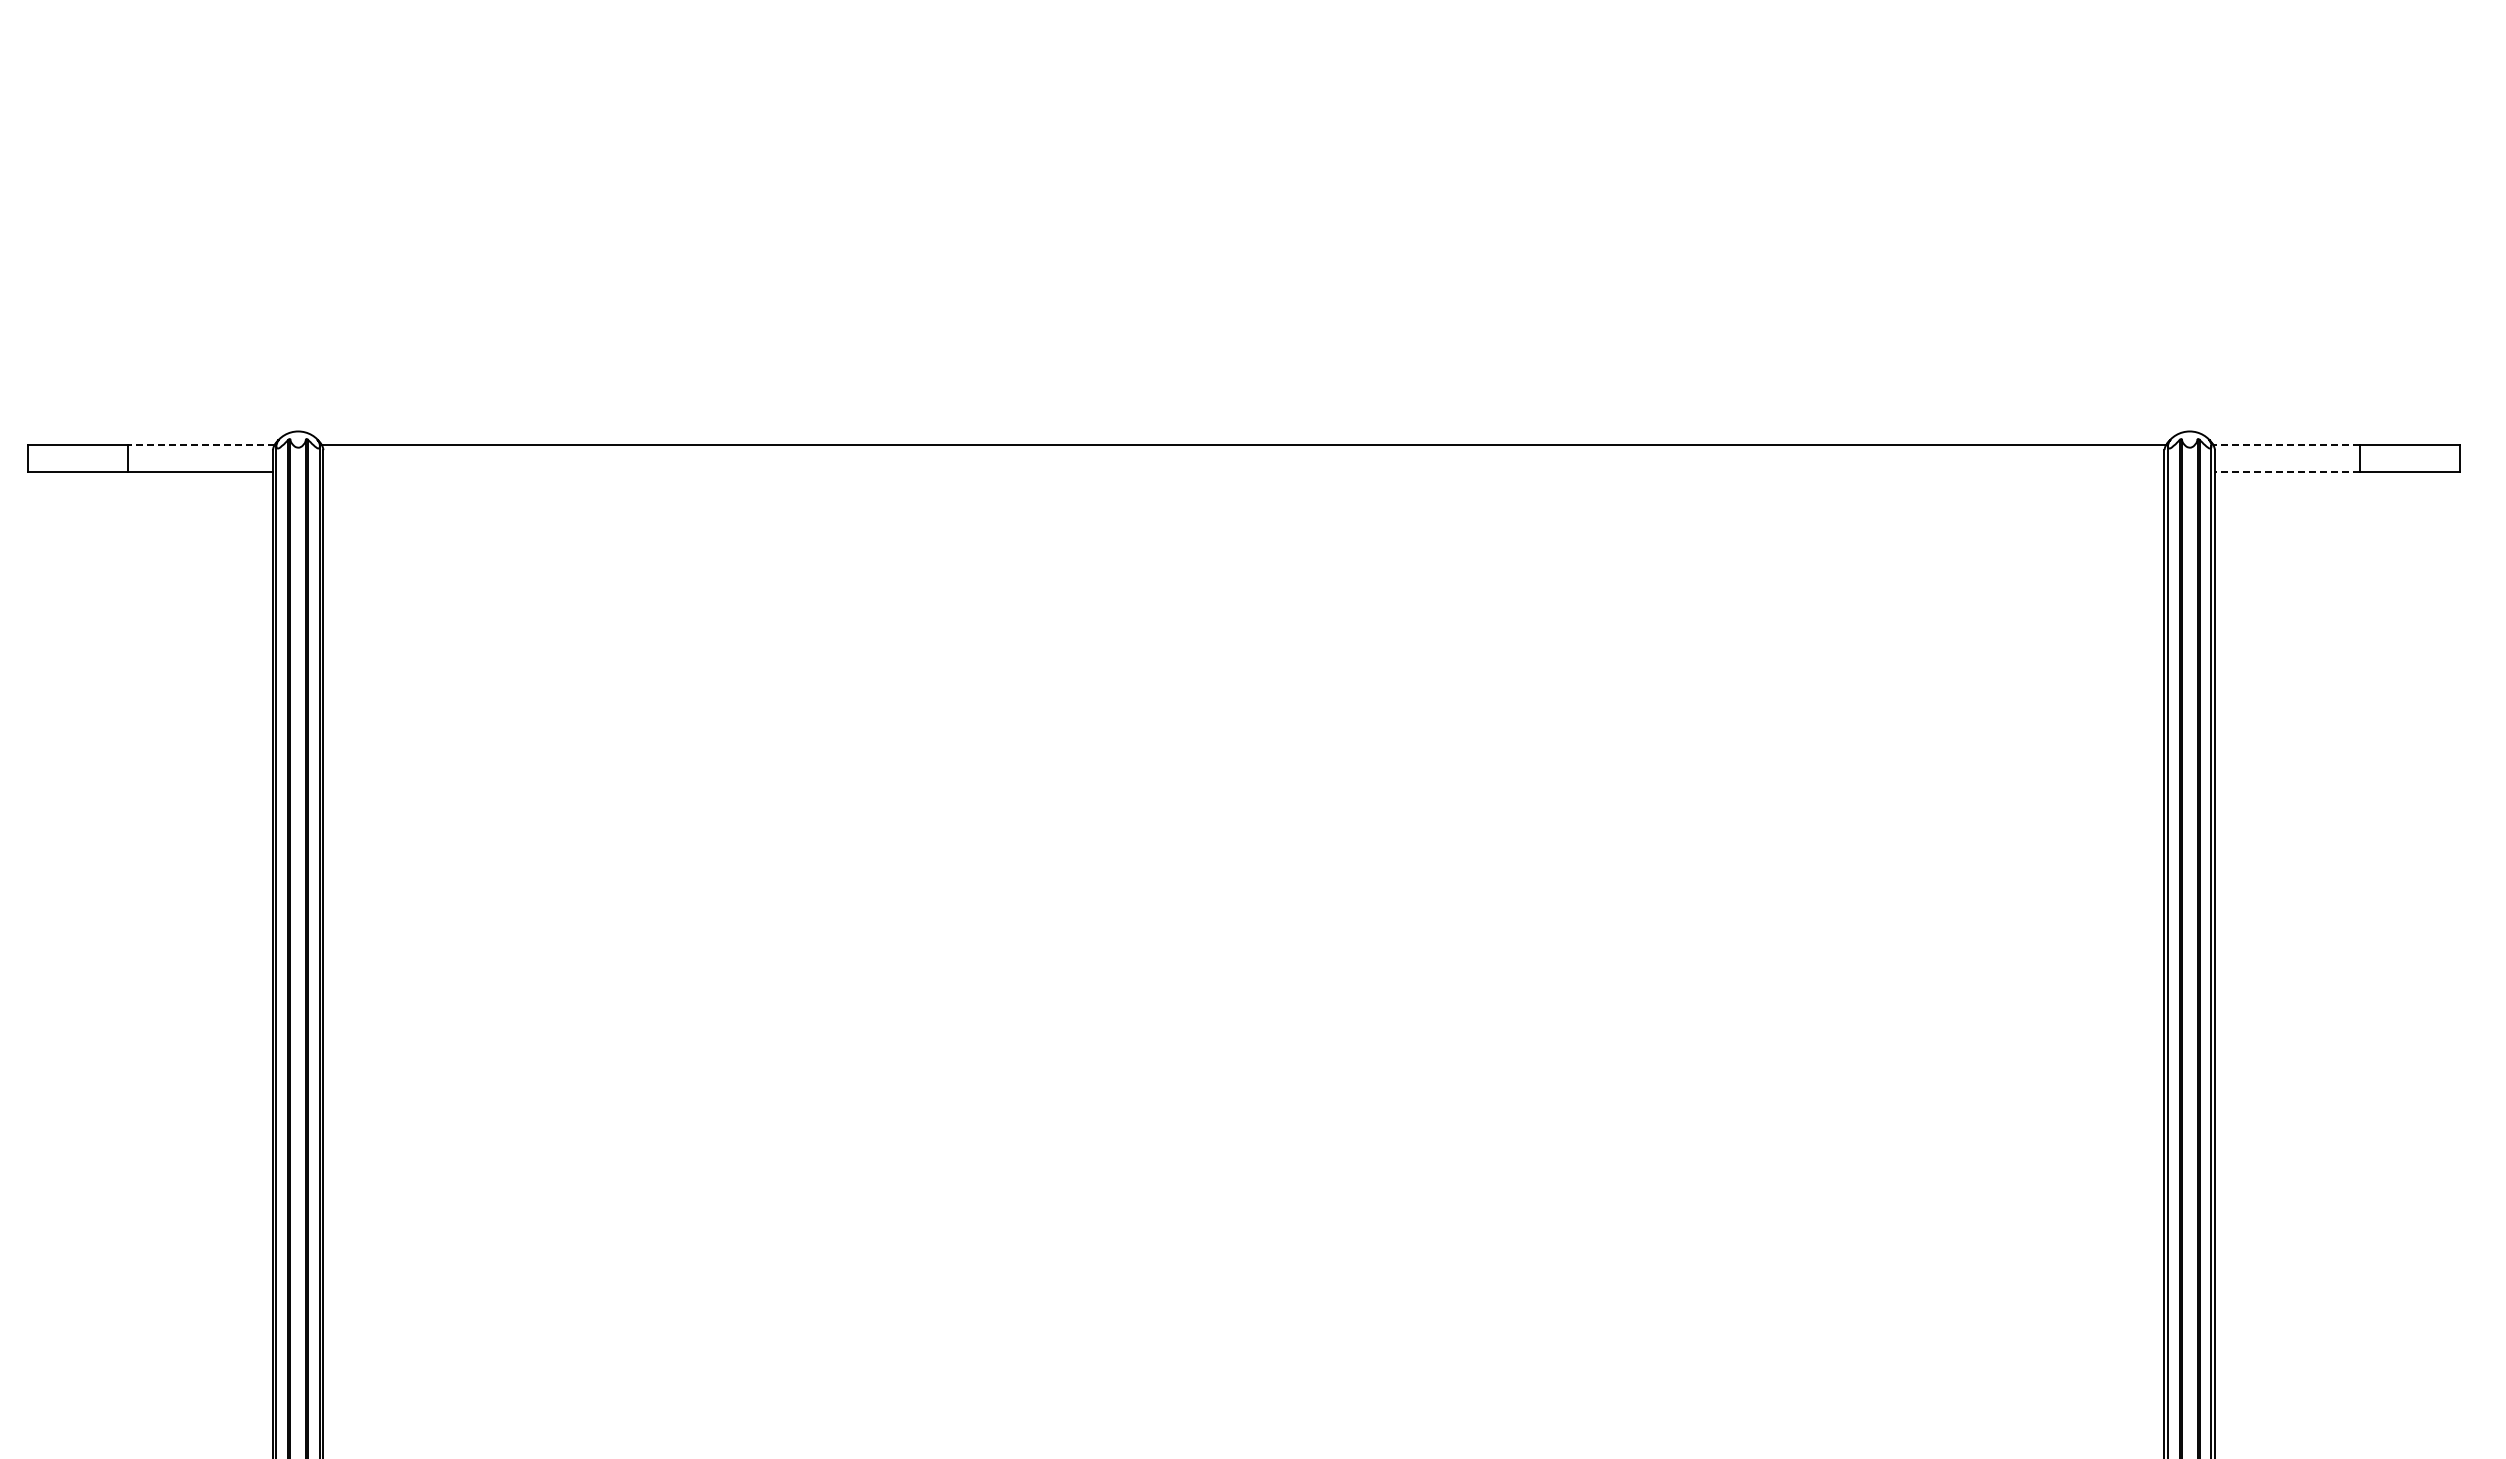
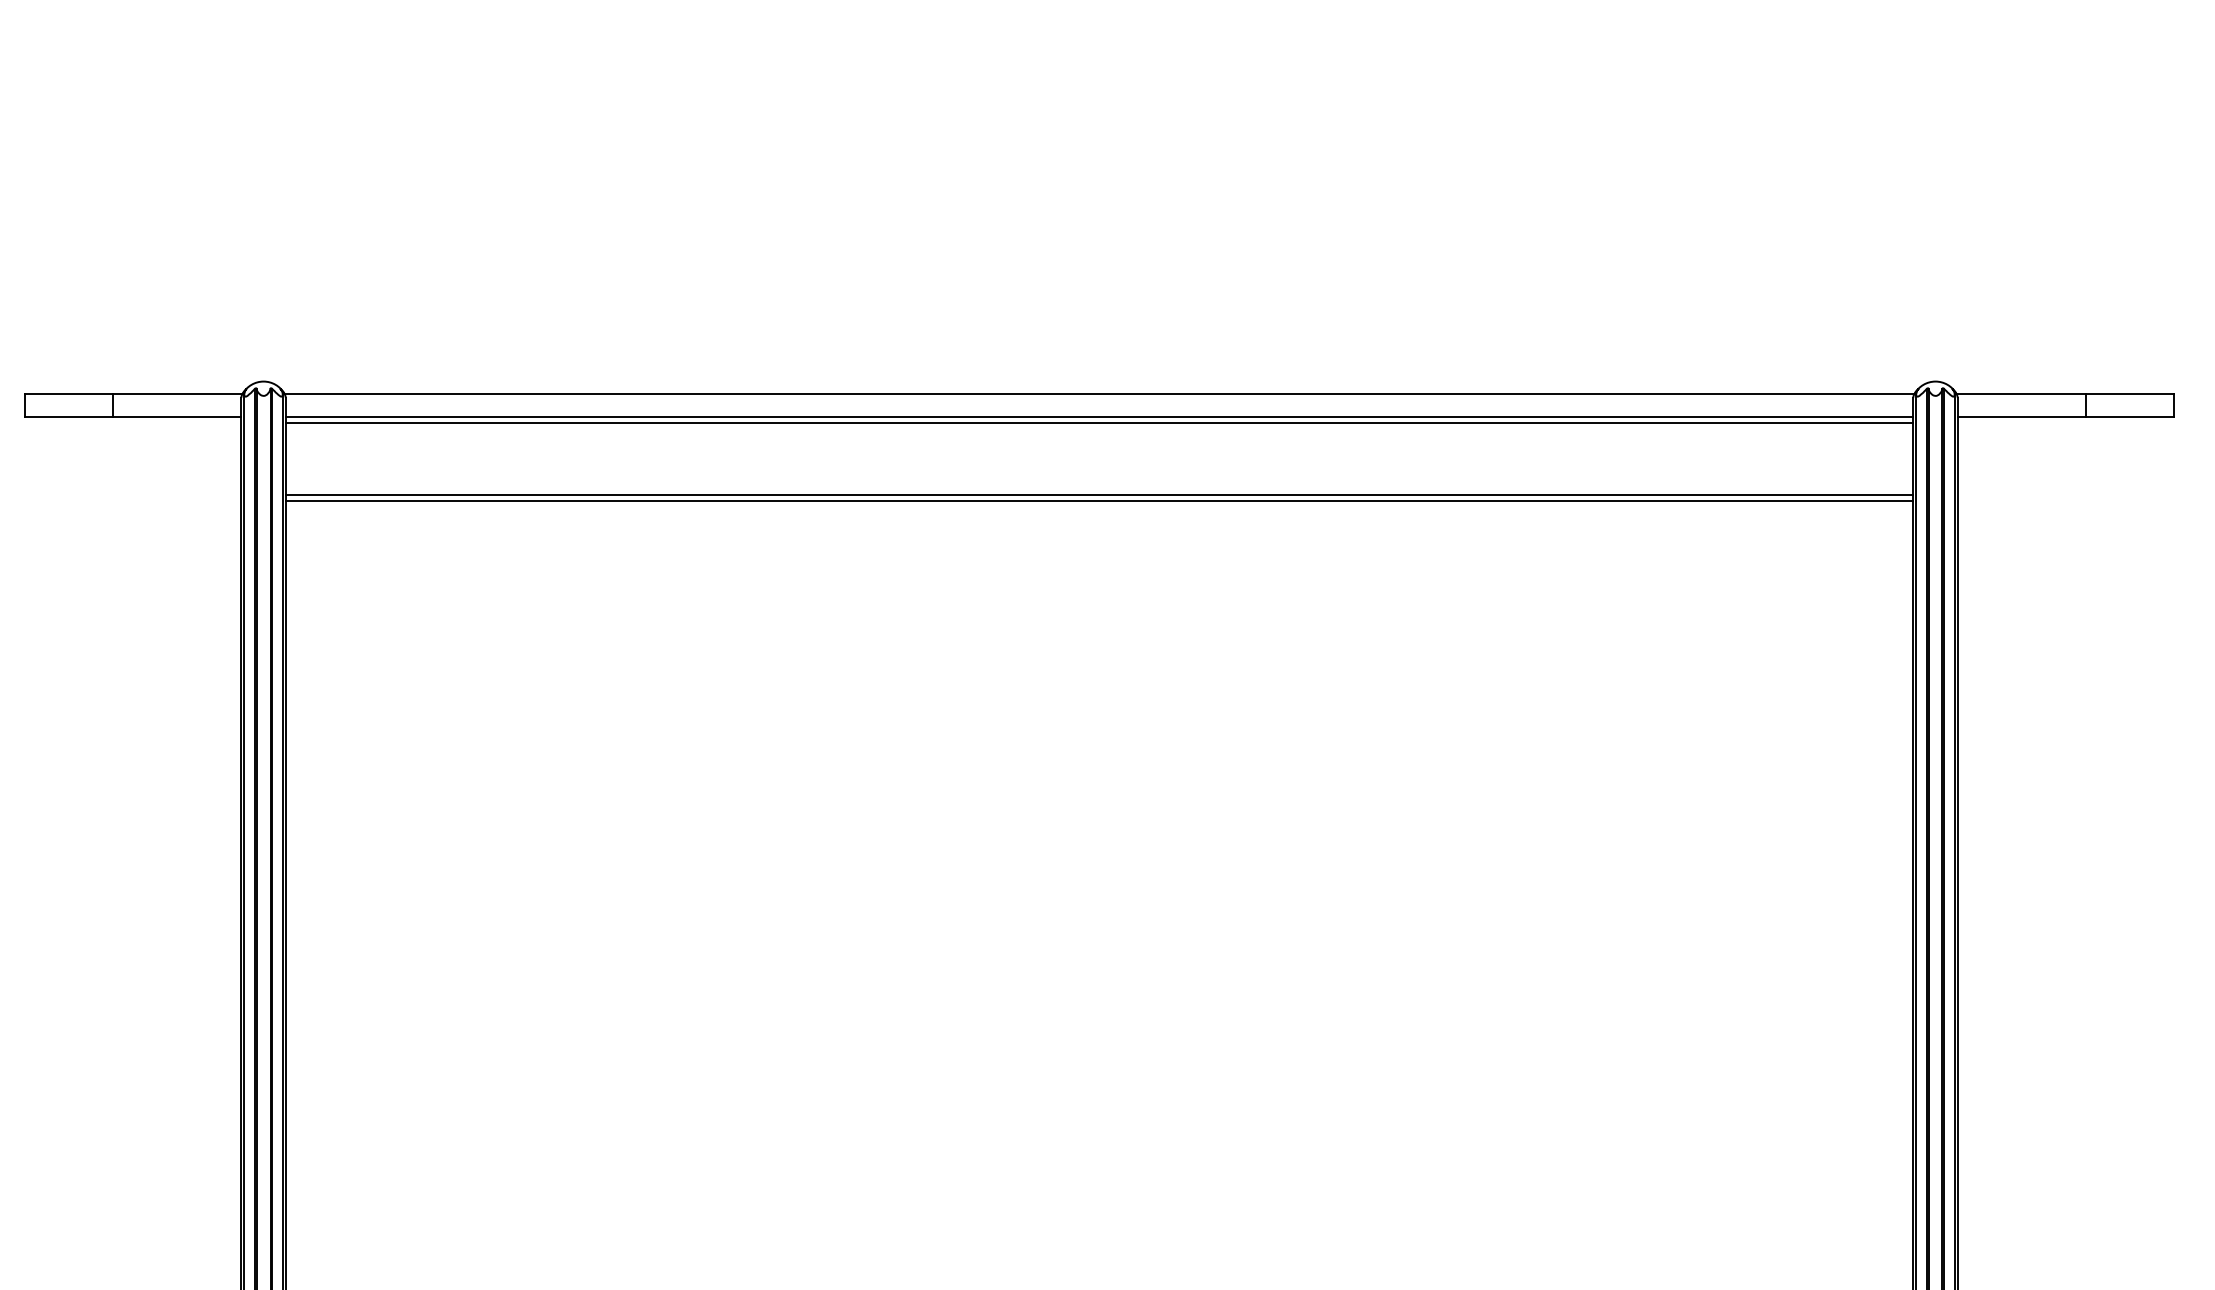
line: (200, 444) -> (177, 393), dashed -> solid
line: (2286, 444) -> (2021, 393), dashed -> solid
line: (1243, 472) -> (1099, 417), added
line: (2287, 472) -> (2021, 417), dashed -> solid
line: (1243, 478) -> (1099, 423), added
line: (1243, 559) -> (1099, 494), added
line: (1243, 566) -> (1099, 500), added

